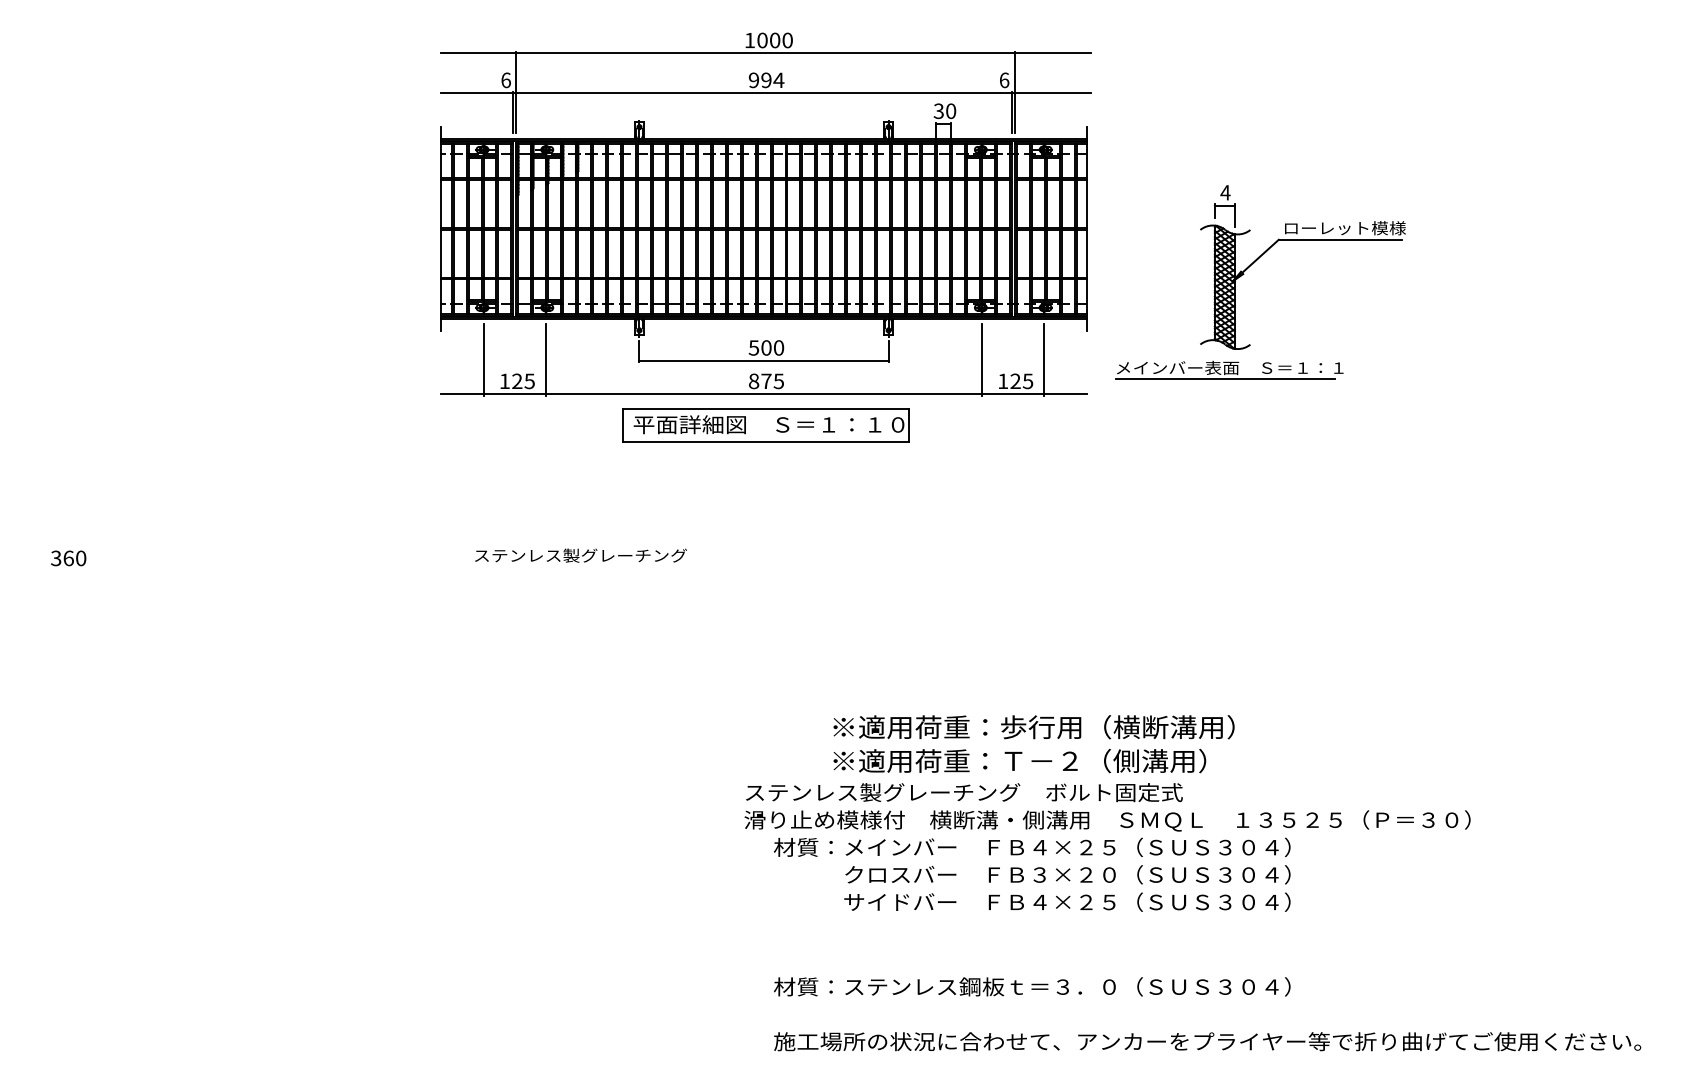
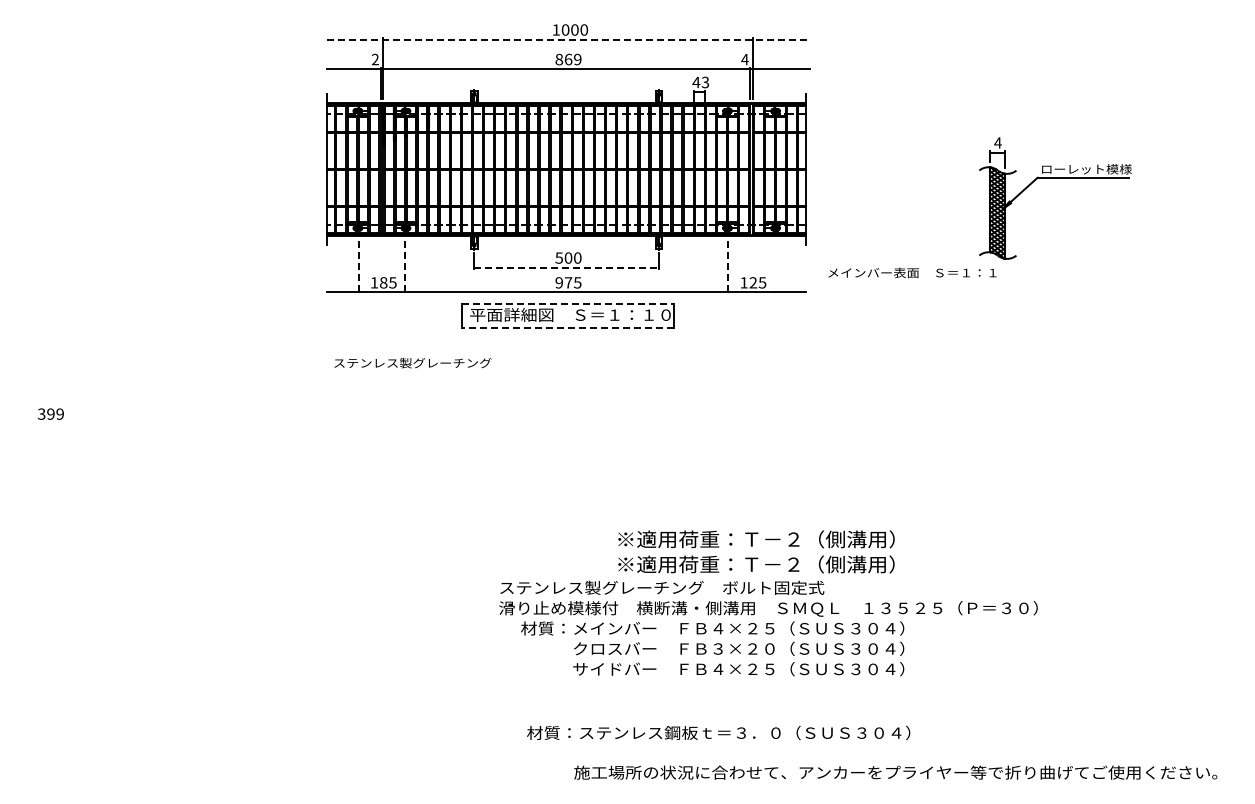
line: (766, 53) -> (568, 39), solid -> dashed
text: (506, 80) -> (375, 59), 6 -> 2
text: (766, 80) -> (568, 59), 994 -> 869
text: (1003, 80) -> (744, 59), 6 -> 4
text: (944, 111) -> (700, 82), 30 -> 43
part: (1303, 240) -> (1055, 178), moved
line: (1044, 359) -> (774, 266), removed
line: (483, 360) -> (358, 267), solid -> dashed
line: (546, 360) -> (405, 267), solid -> dashed
line: (765, 360) -> (567, 267), solid -> dashed
line: (982, 360) -> (728, 267), solid -> dashed
line: (1224, 379) -> (908, 281), removed
text: (517, 380) -> (383, 282), 125 -> 185
text: (754, 380) -> (559, 282), 875 -> 975
line: (766, 409) -> (568, 303), solid -> dashed
line: (765, 441) -> (567, 327), solid -> dashed
text: (580, 556) -> (412, 363), moved
text: (74, 557) -> (55, 413), 360 -> 399
text: (1116, 727) -> (828, 539), ※適用荷重：歩行用（横断溝用） -> ※適用荷重：Ｔ－２（側溝用）
text: (1107, 847) -> (768, 628), moved
text: (1032, 986) -> (718, 732), moved

